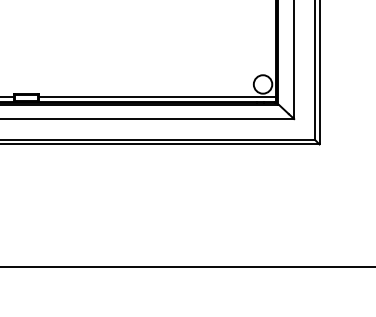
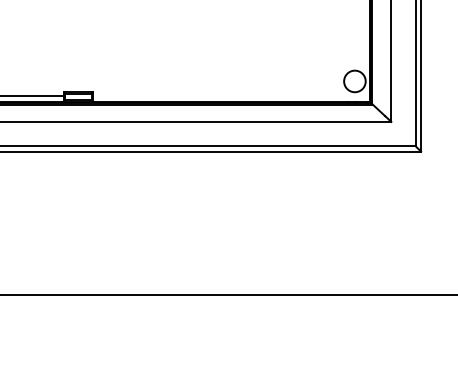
line: (156, 97) -> (230, 96), removed

